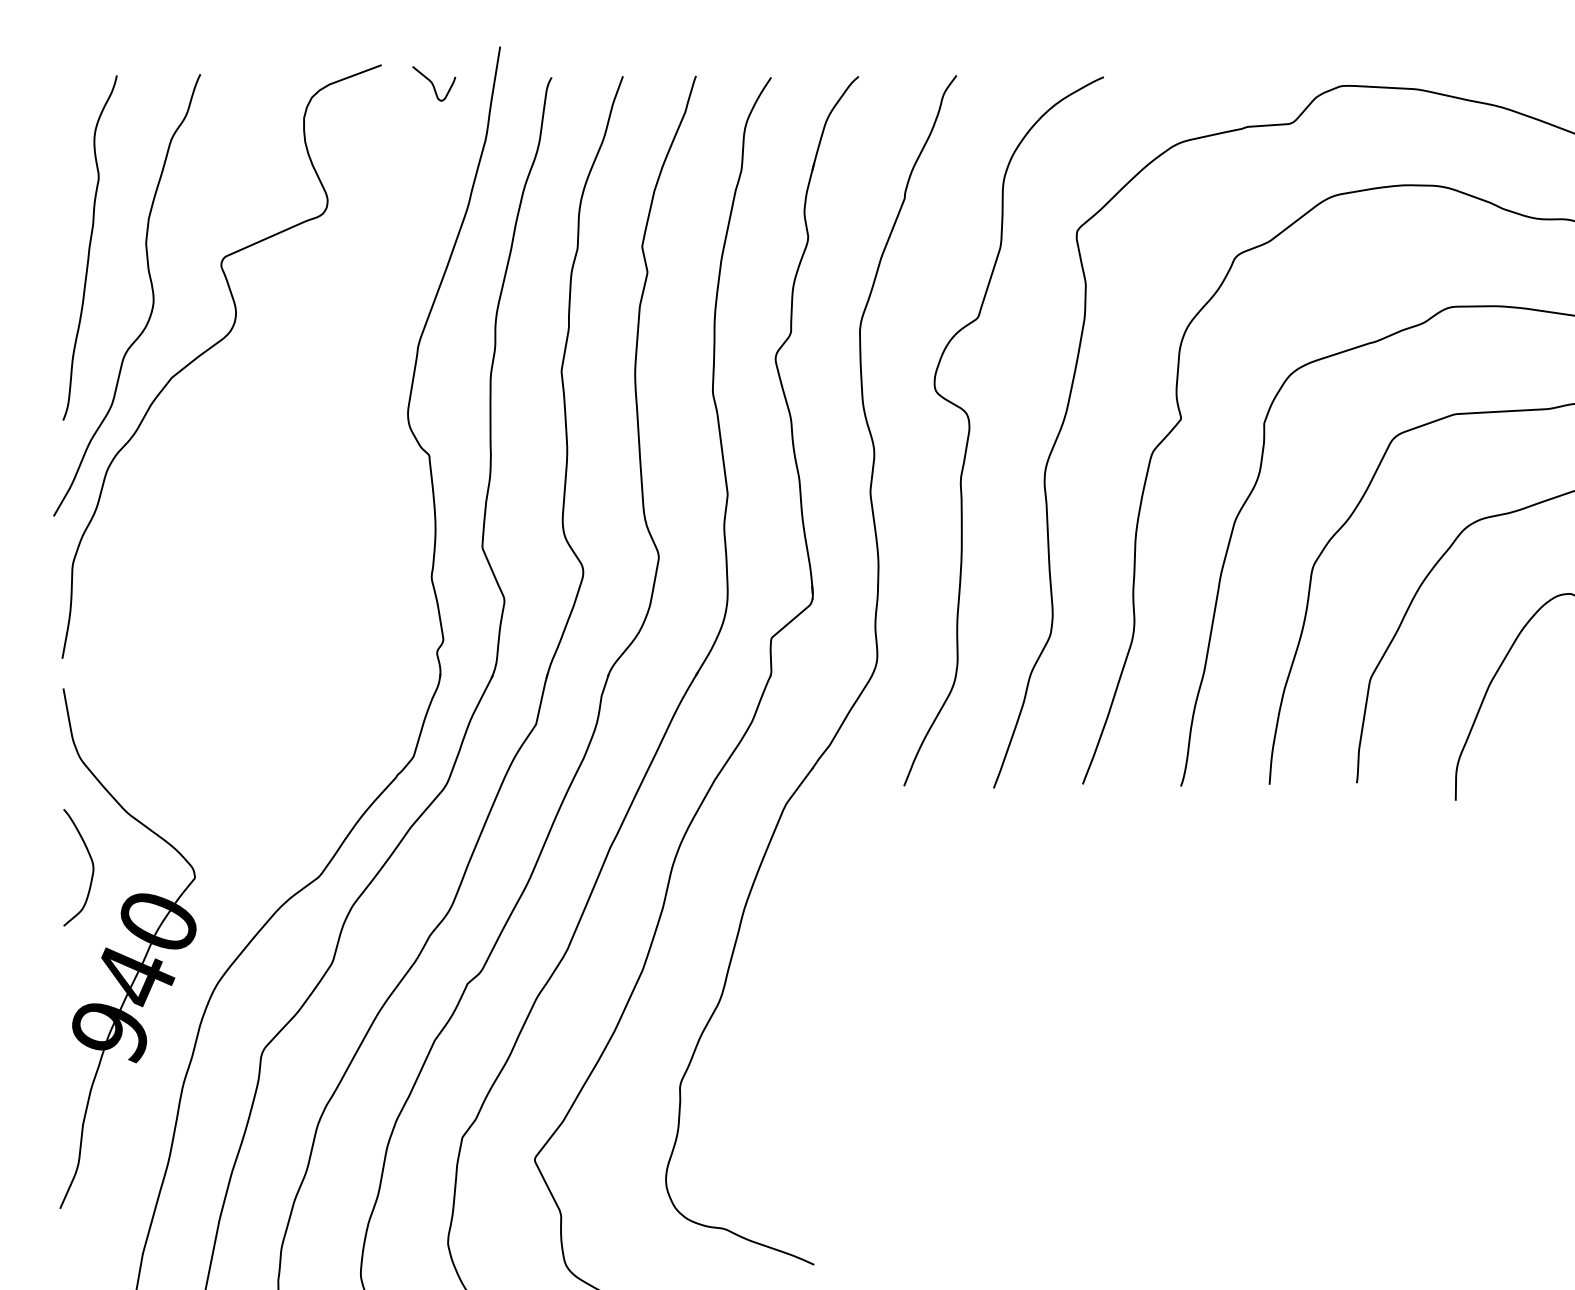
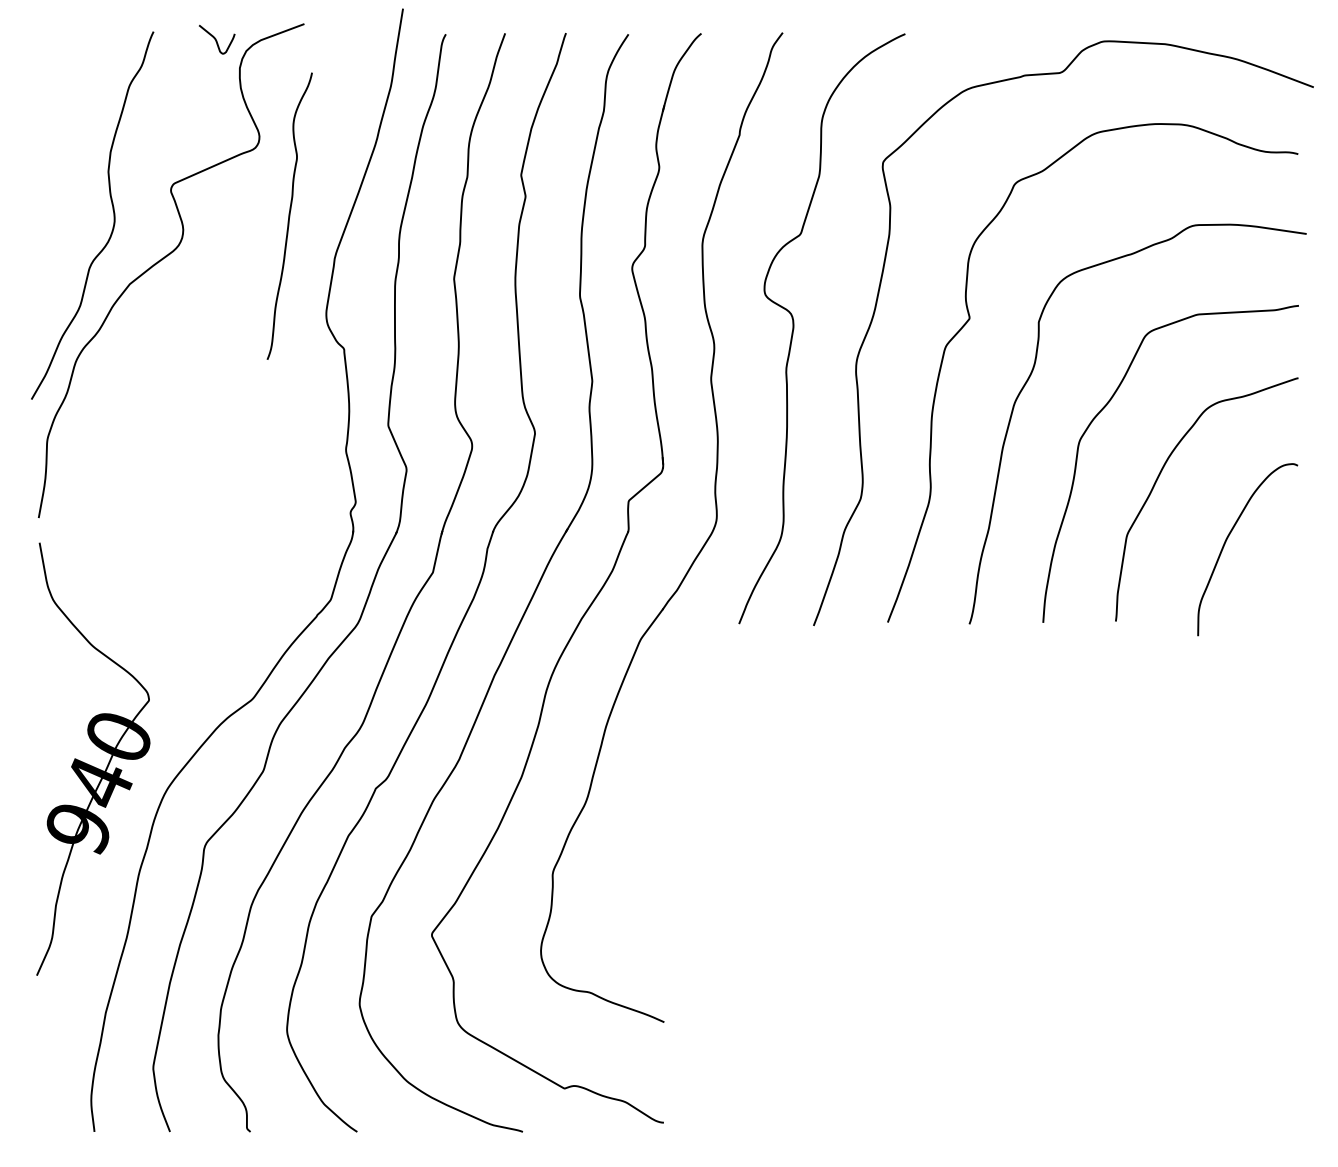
curve: (433, 83) -> (216, 39), moved
curve: (89, 247) -> (289, 215), moved
curve: (92, 867) -> (63, 691), removed

